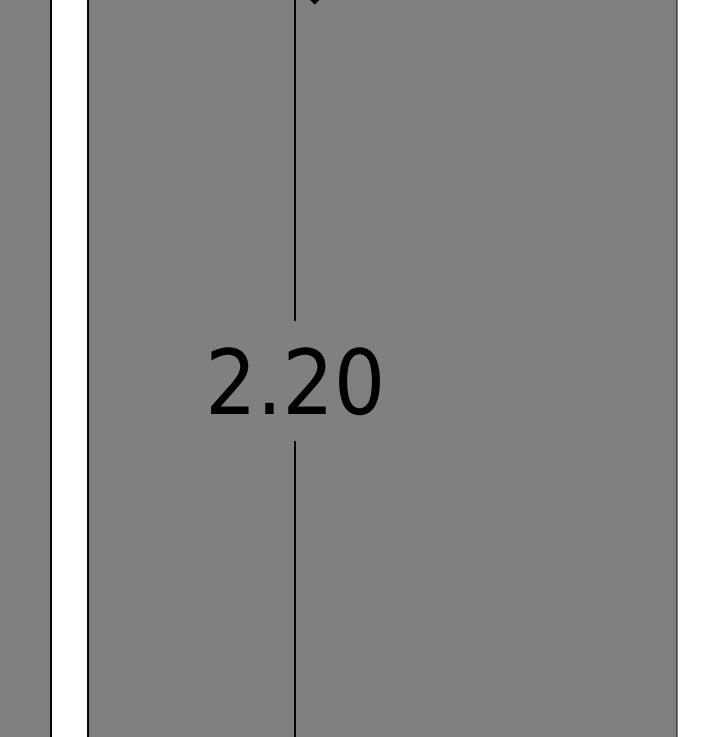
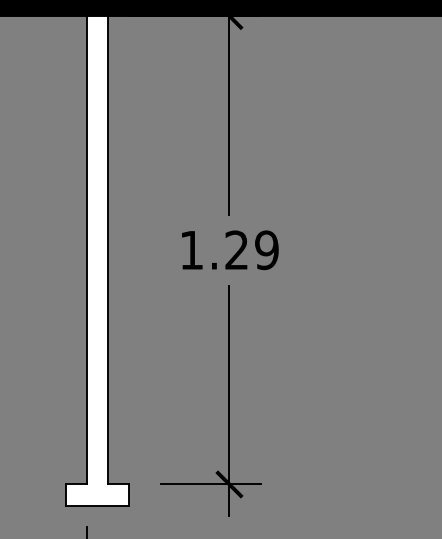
text: (295, 379) -> (229, 249), 2.20 -> 1.29

